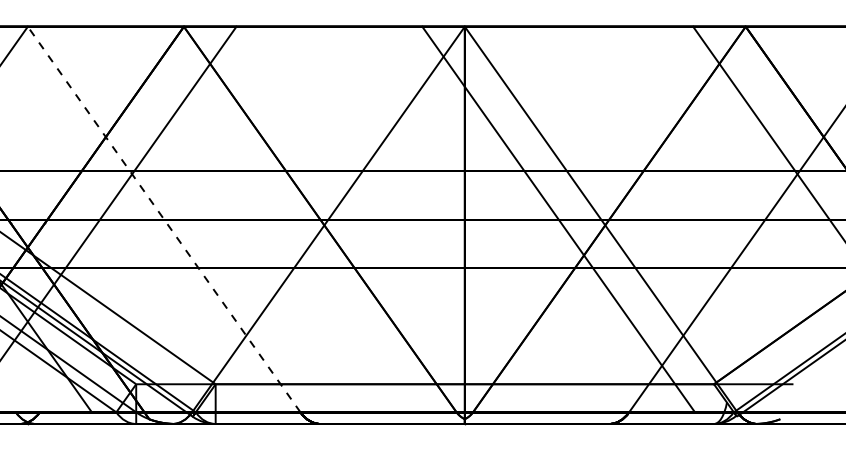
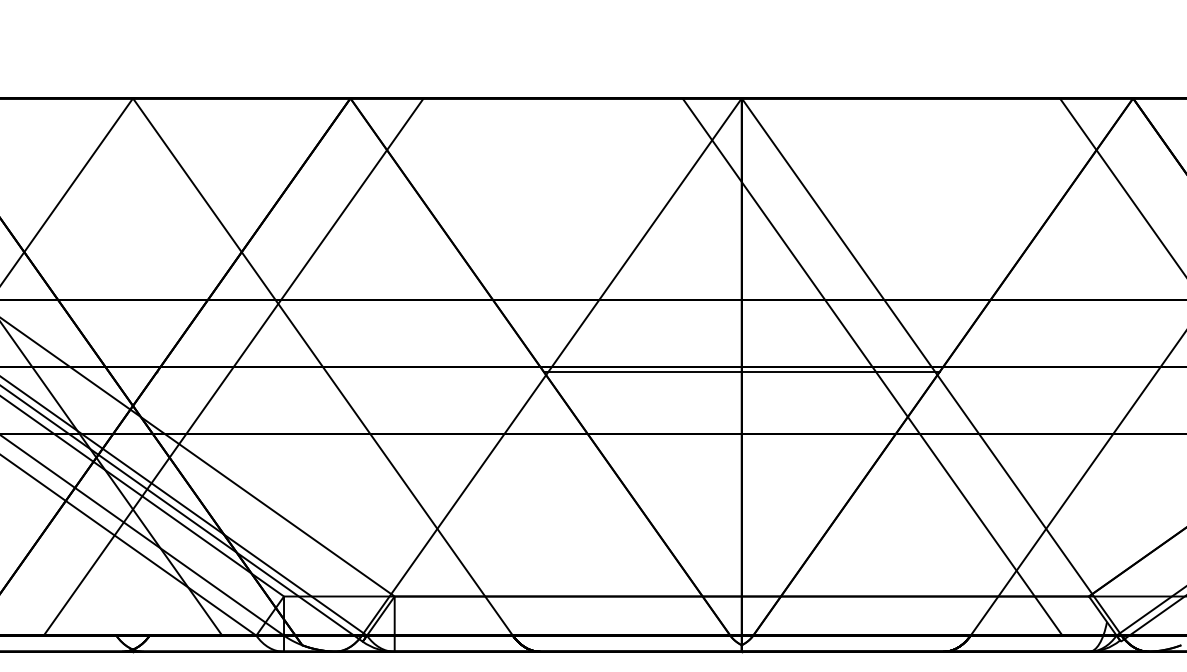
line: (163, 219) -> (322, 367), dashed -> solid
line: (464, 222) -> (741, 371), added

